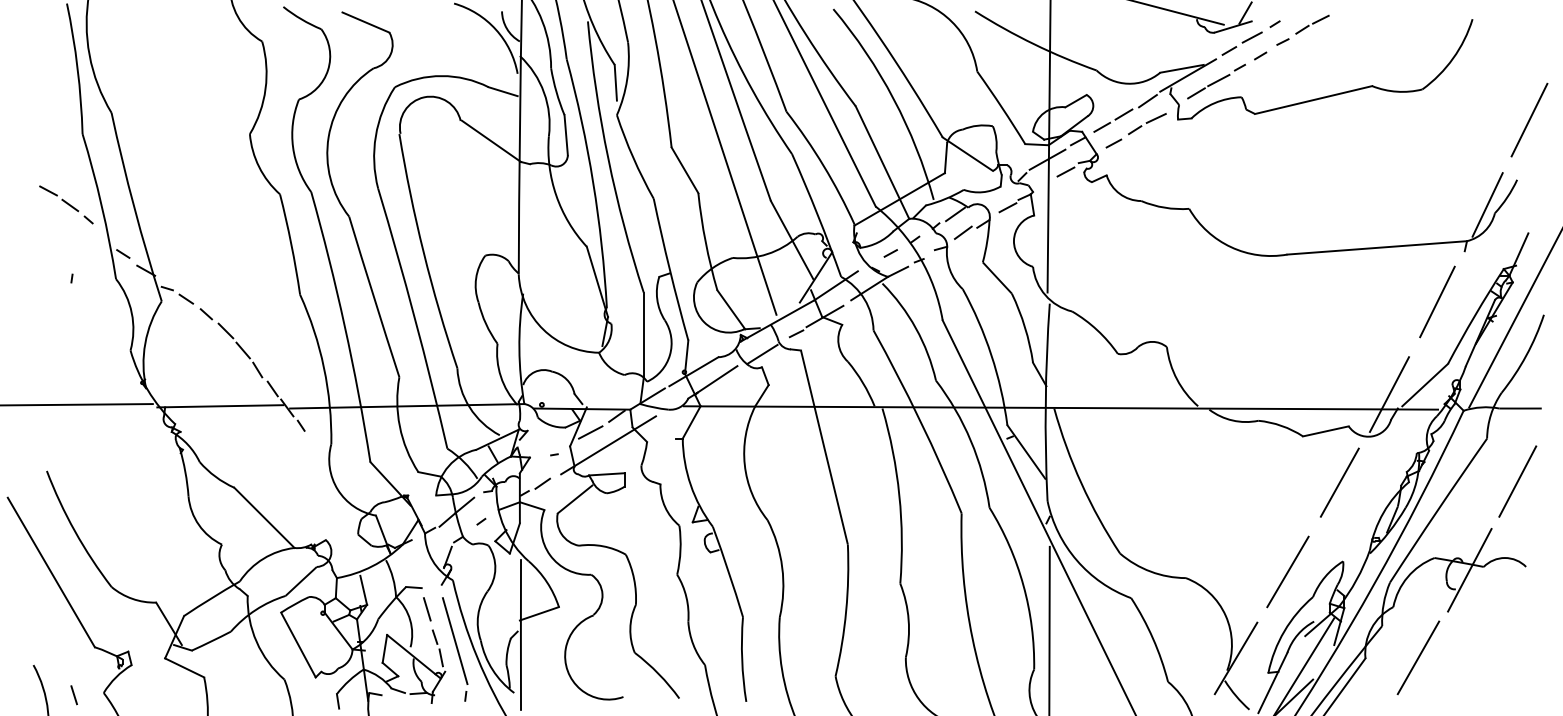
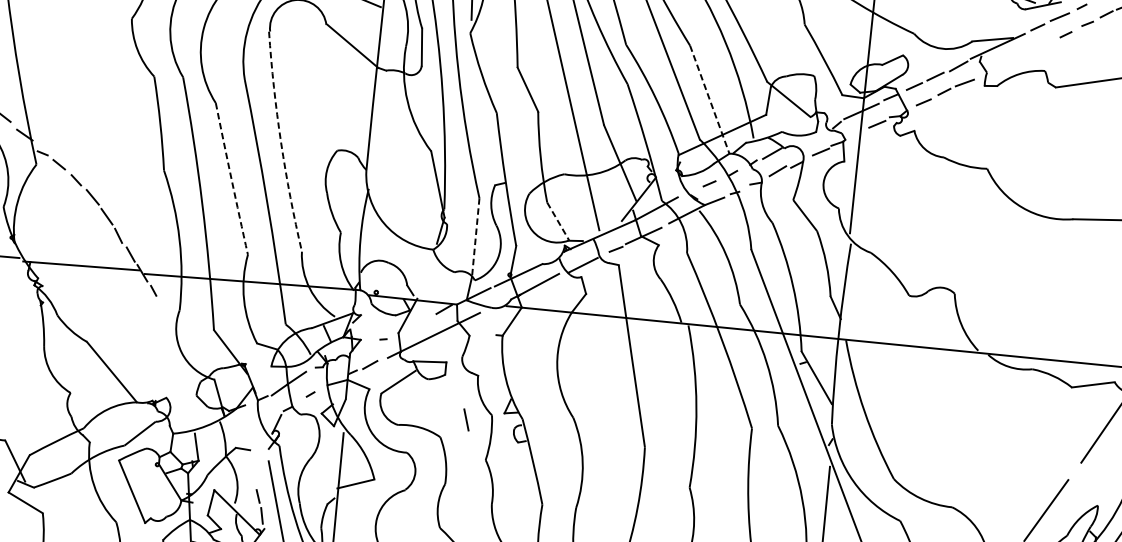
part: (1216, 81) -> (1023, 54), removed
line: (882, 162) -> (709, 99), solid -> dashed
arc: (423, 252) -> (280, 142), solid -> dashed
arc: (373, 297) -> (231, 179), solid -> dashed
line: (731, 309) -> (558, 221), solid -> dashed
line: (643, 335) -> (475, 237), solid -> dashed
line: (590, 432) -> (418, 322), removed
line: (427, 609) -> (466, 420), moved

